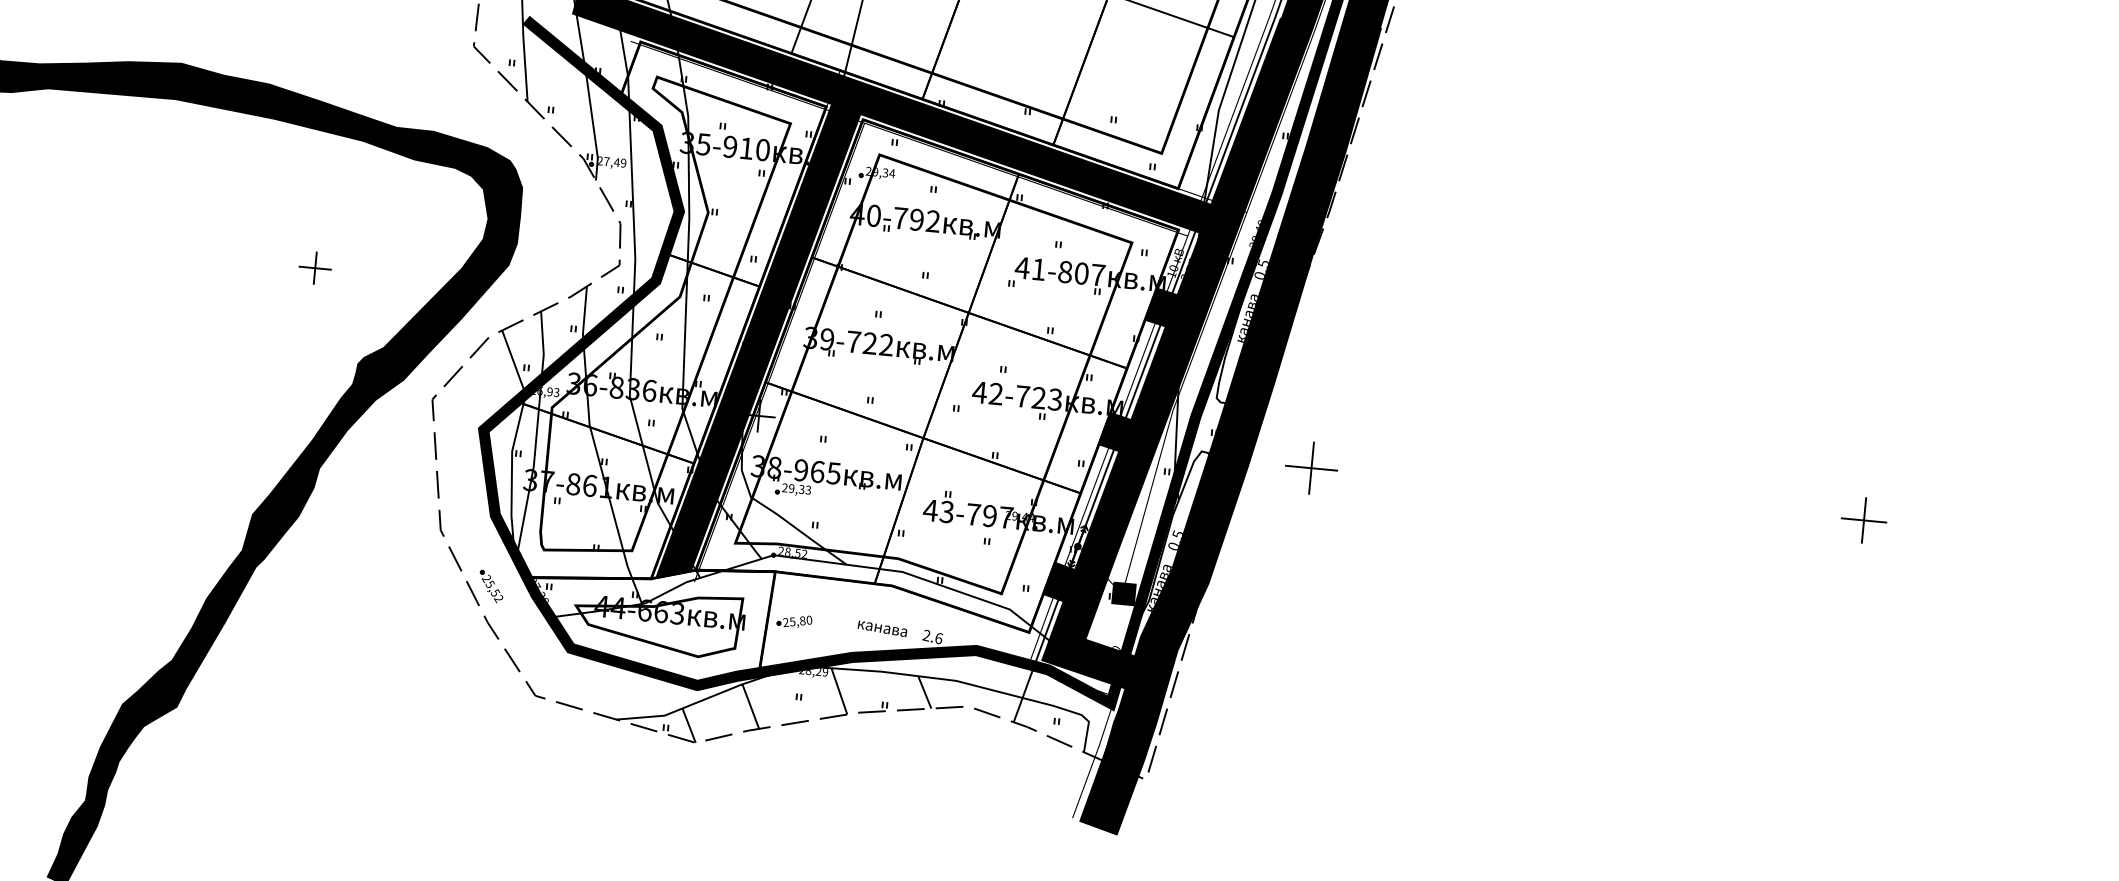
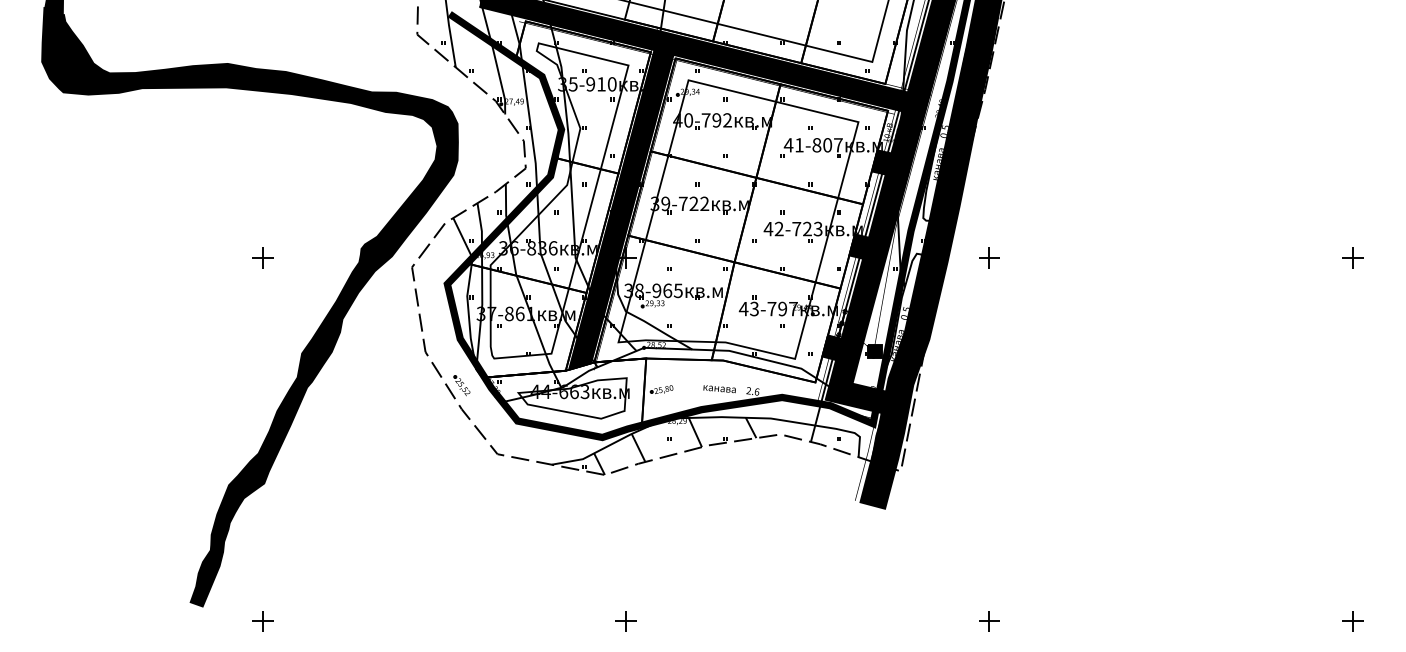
part: (315, 267) -> (262, 257), moved
part: (1311, 467) -> (989, 257), size x0.62
part: (1863, 519) -> (1352, 257), size x0.71

